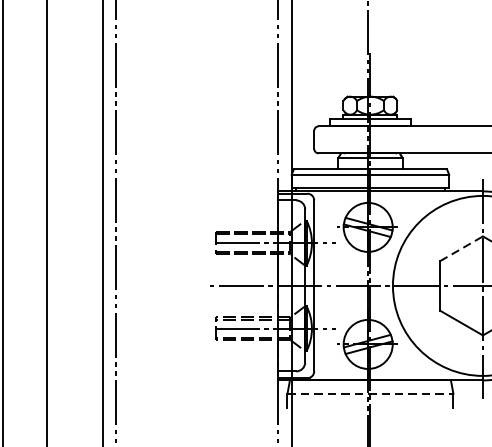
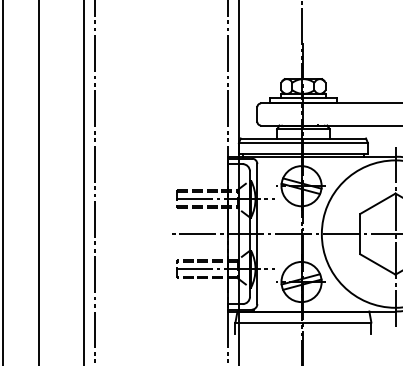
line: (462, 248) -> (378, 203), dashed -> solid
line: (370, 393) -> (303, 322), dashed -> solid

